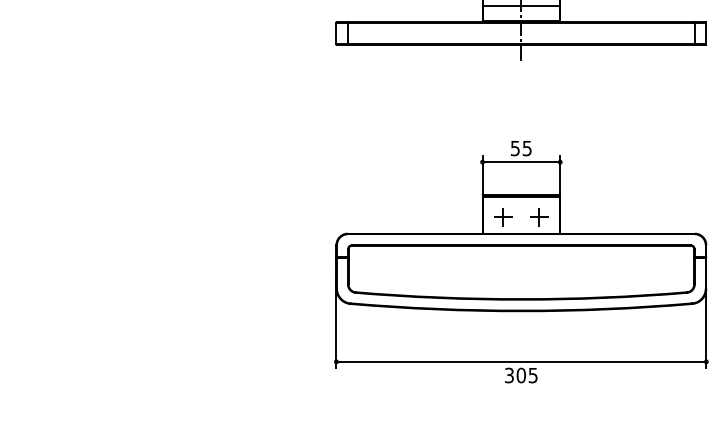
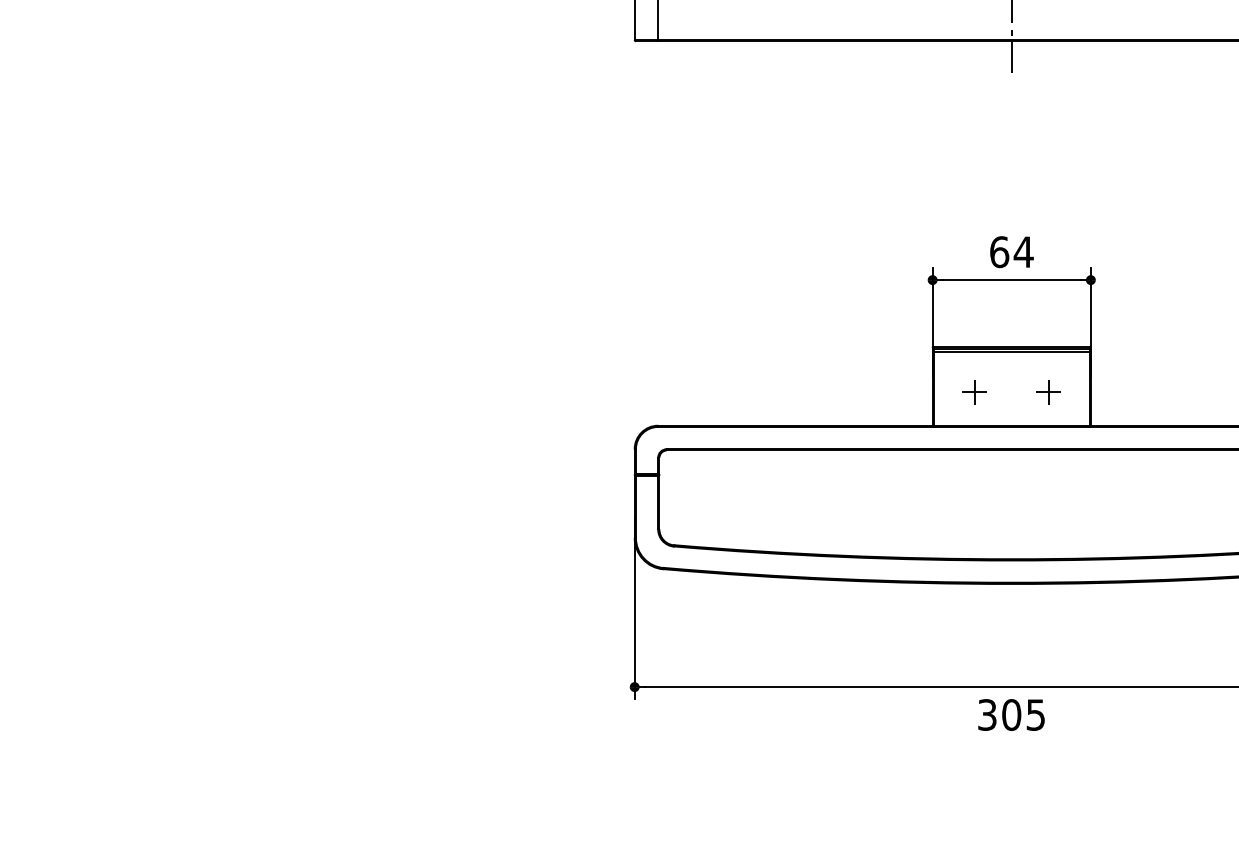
text: (521, 148) -> (1012, 252), 55 -> 64
part: (502, 216) -> (973, 390), size x0.62
part: (539, 216) -> (1048, 390), size x0.62

